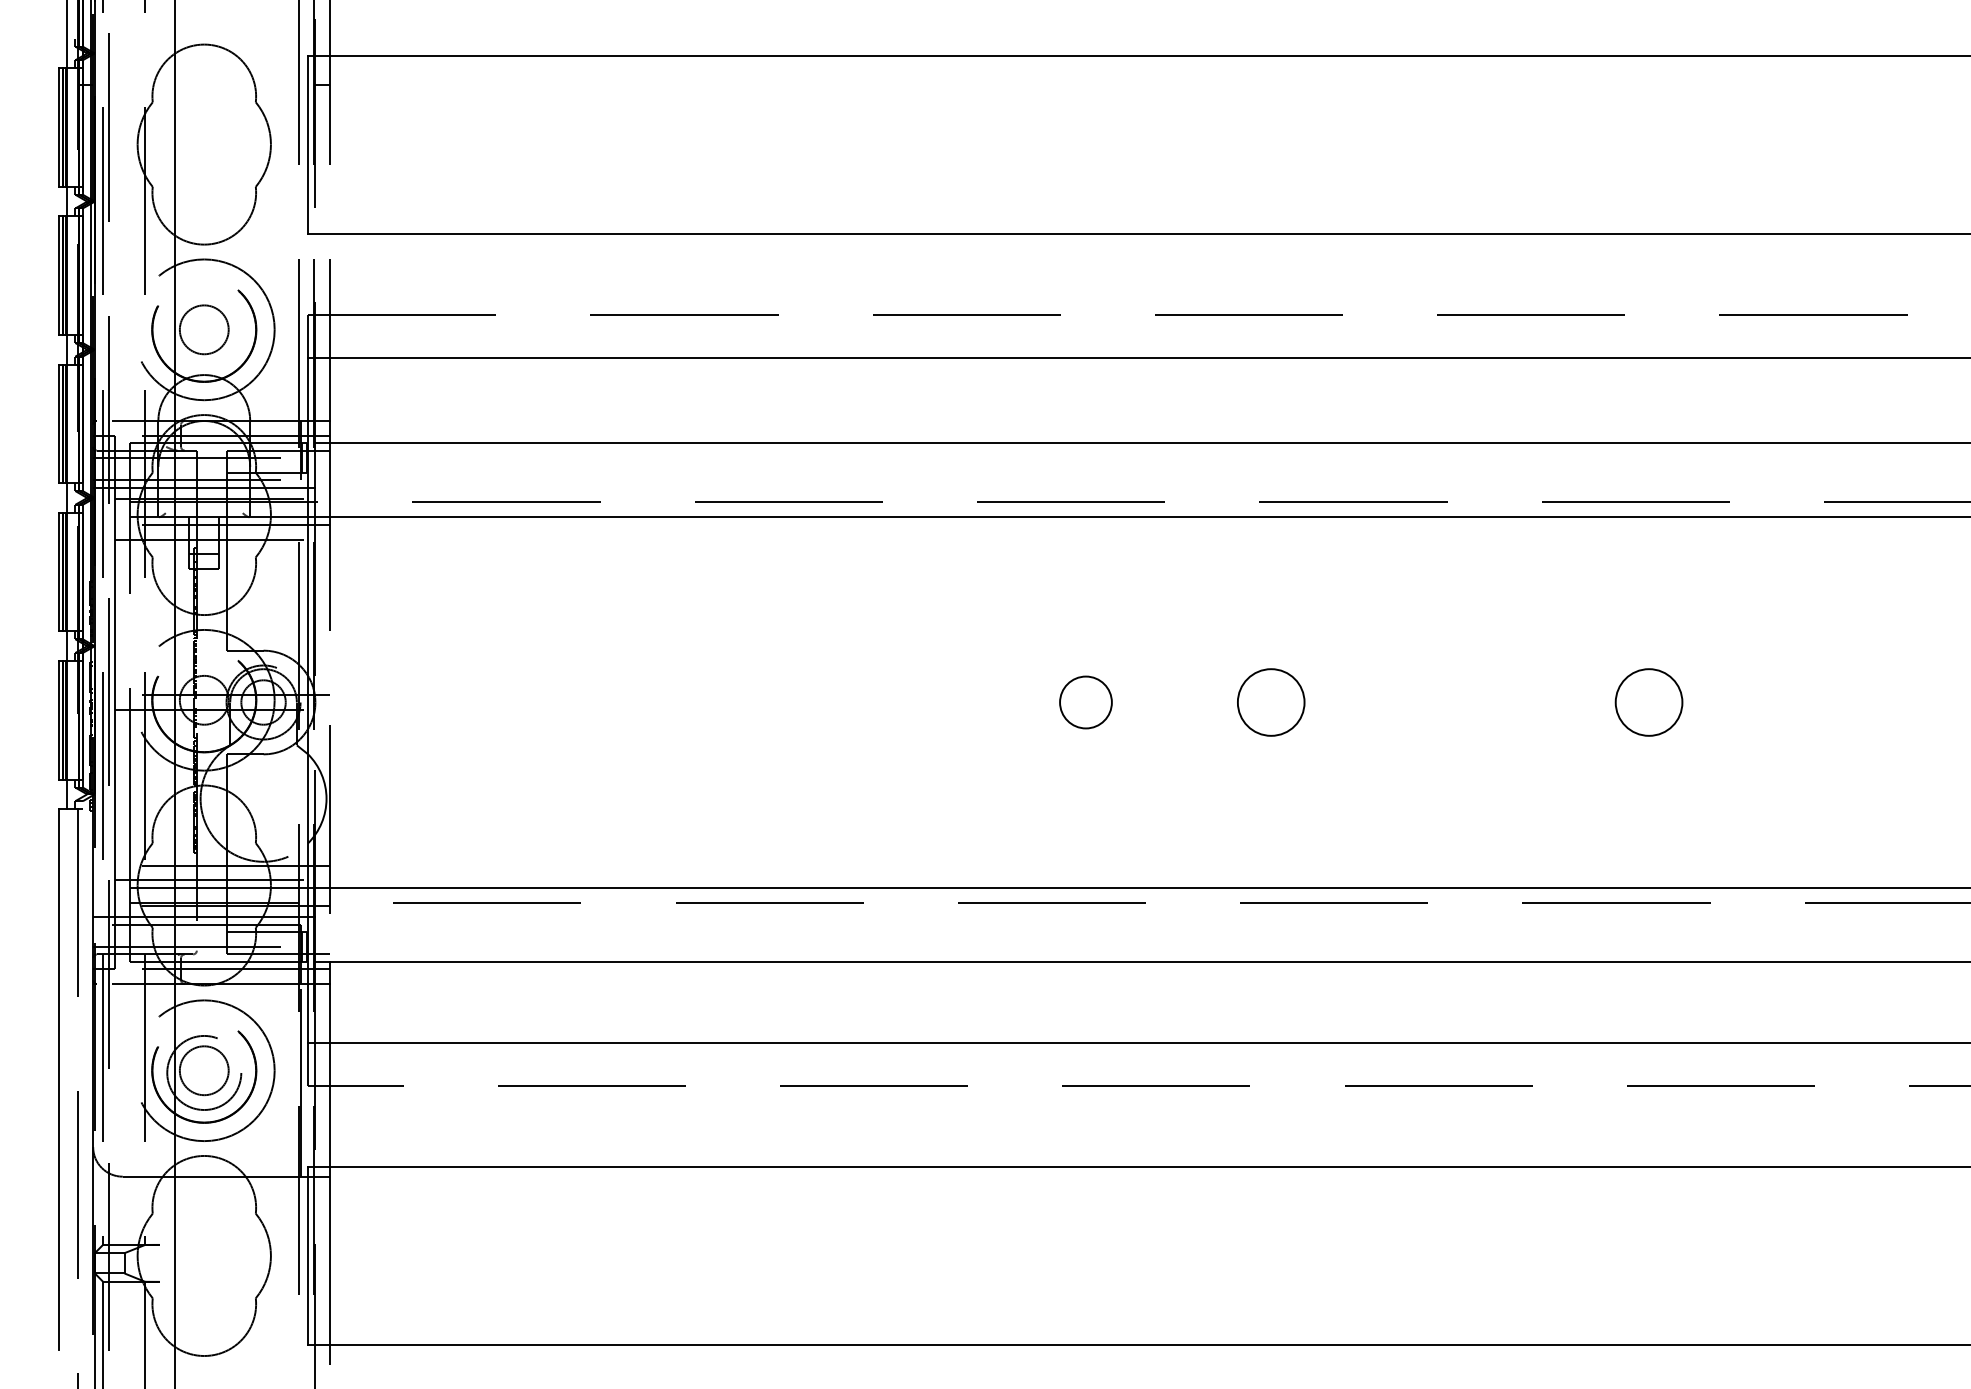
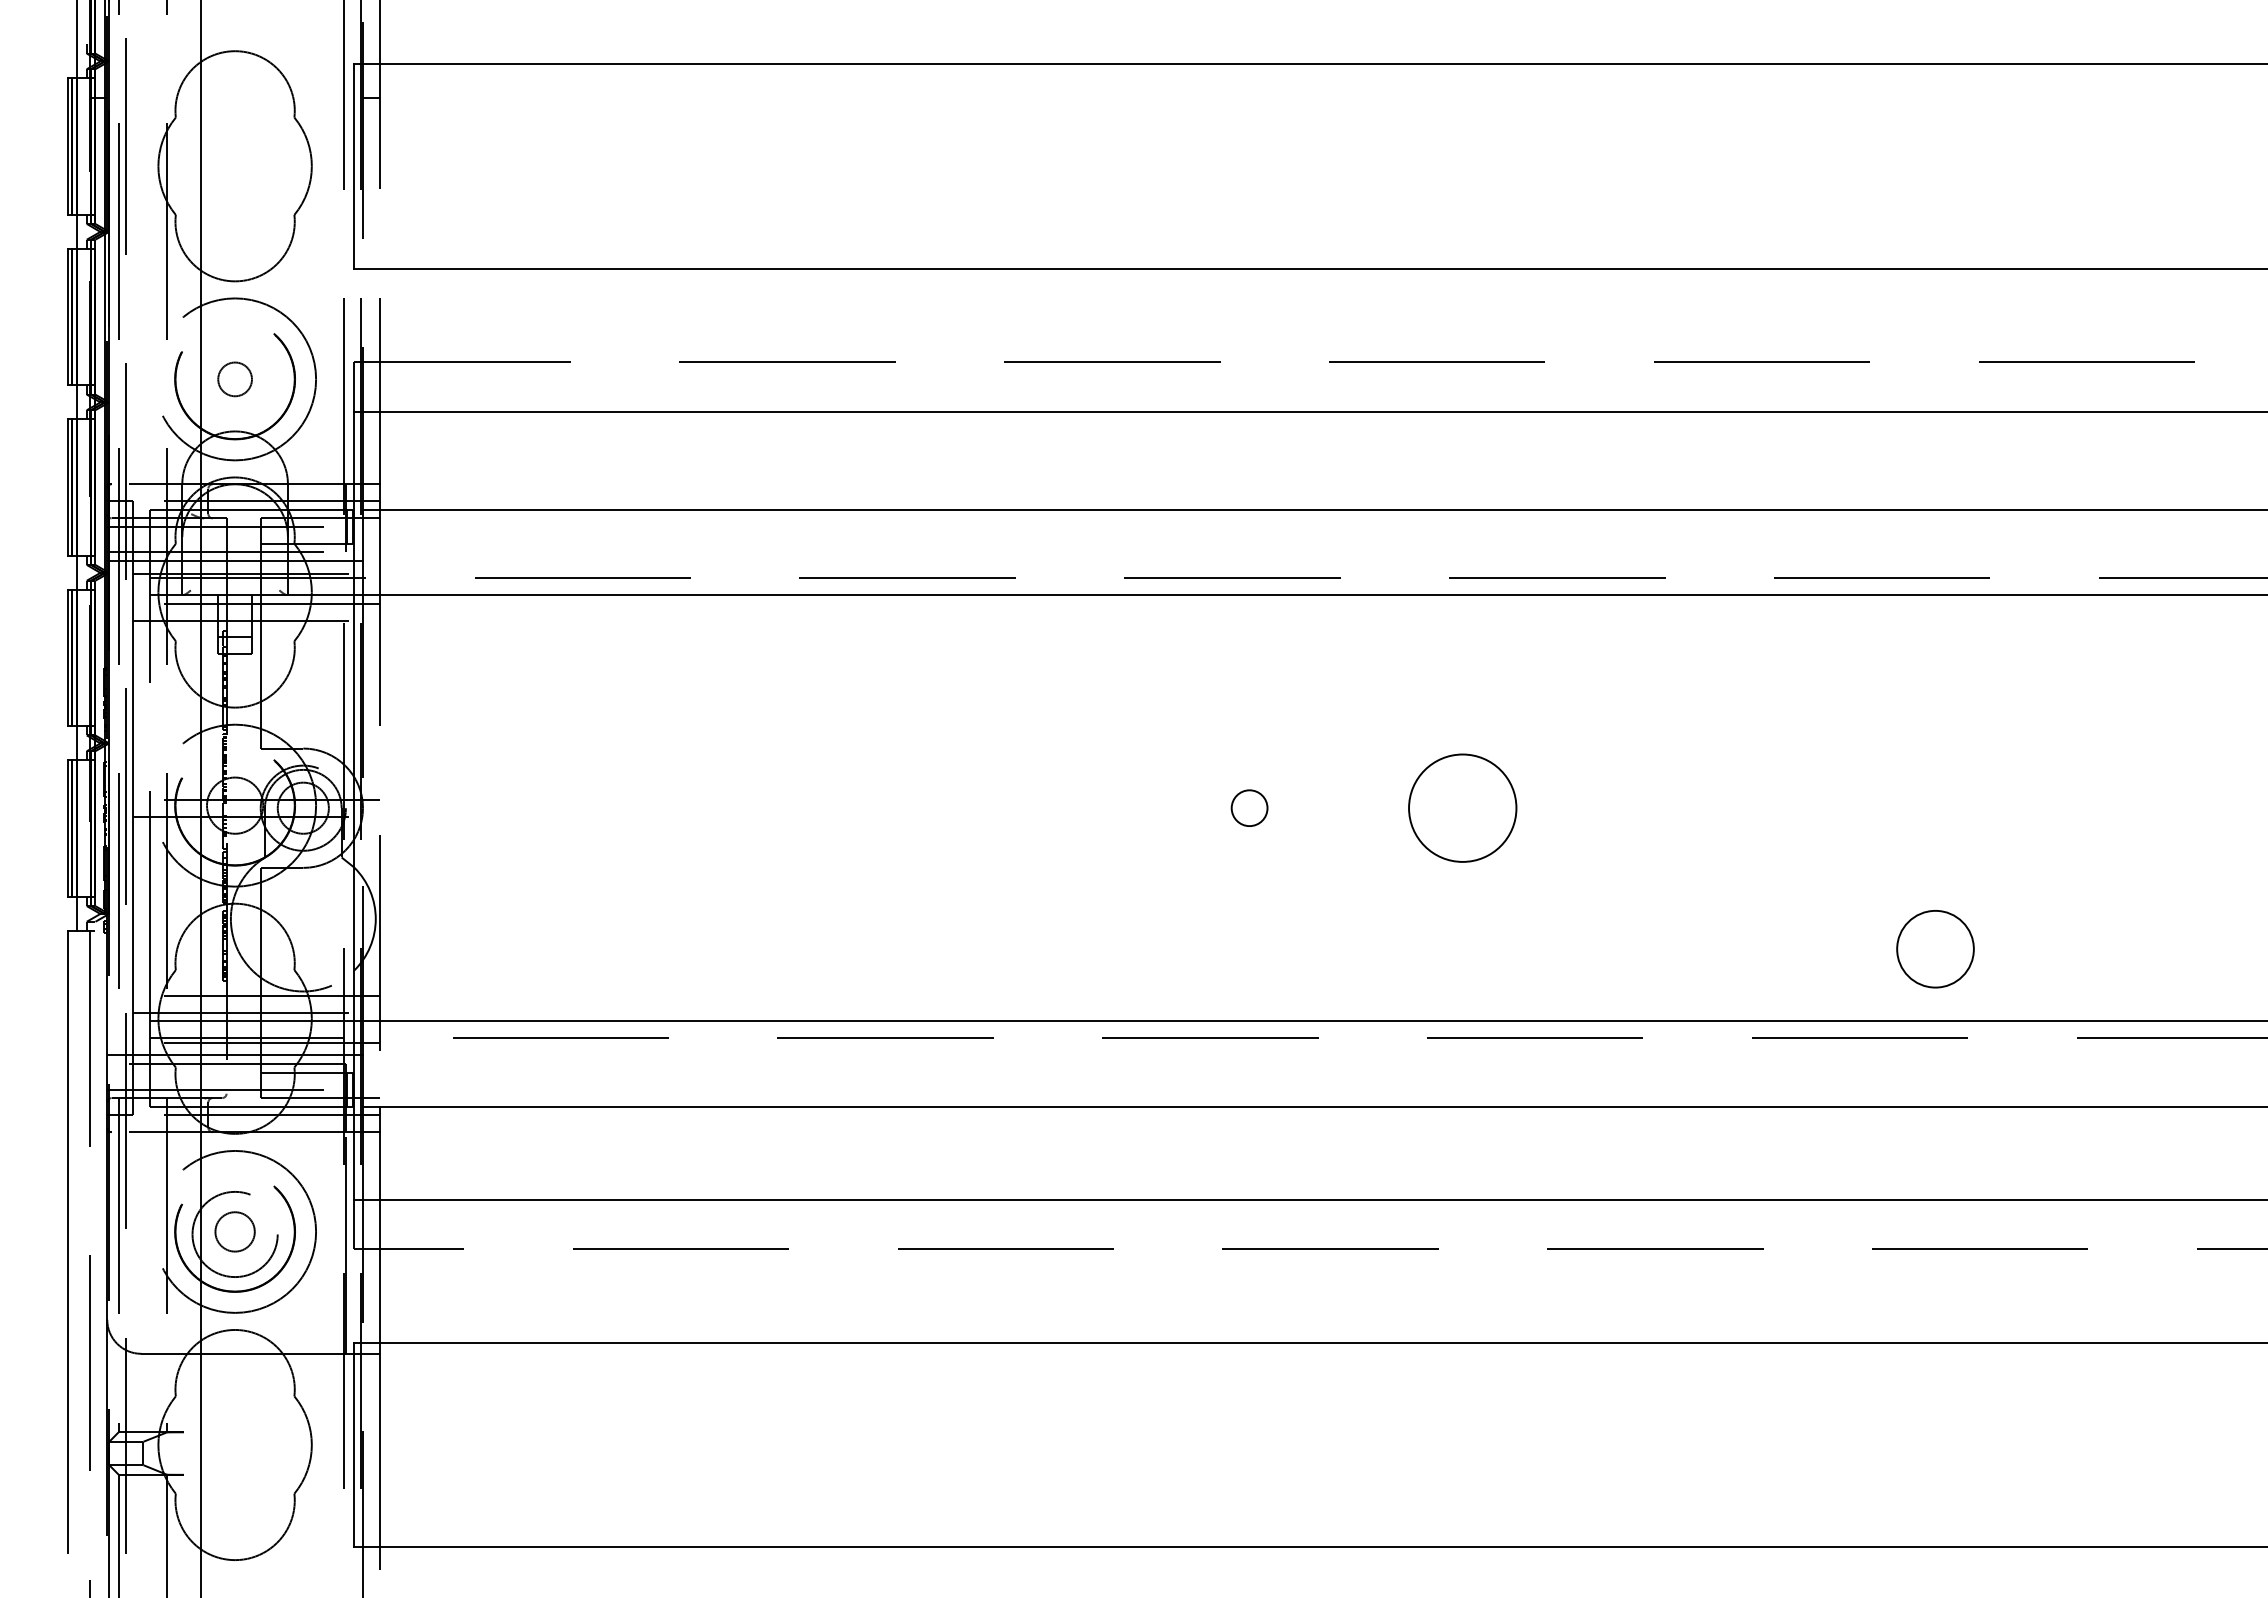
circle: (203, 329) -> (234, 379), size x0.6
circle: (1270, 701) -> (1462, 807), size x1.4
circle: (1085, 702) -> (1249, 808), size x0.6
circle: (1649, 702) -> (1935, 949), moved
circle: (203, 1070) -> (234, 1231), size x0.7

